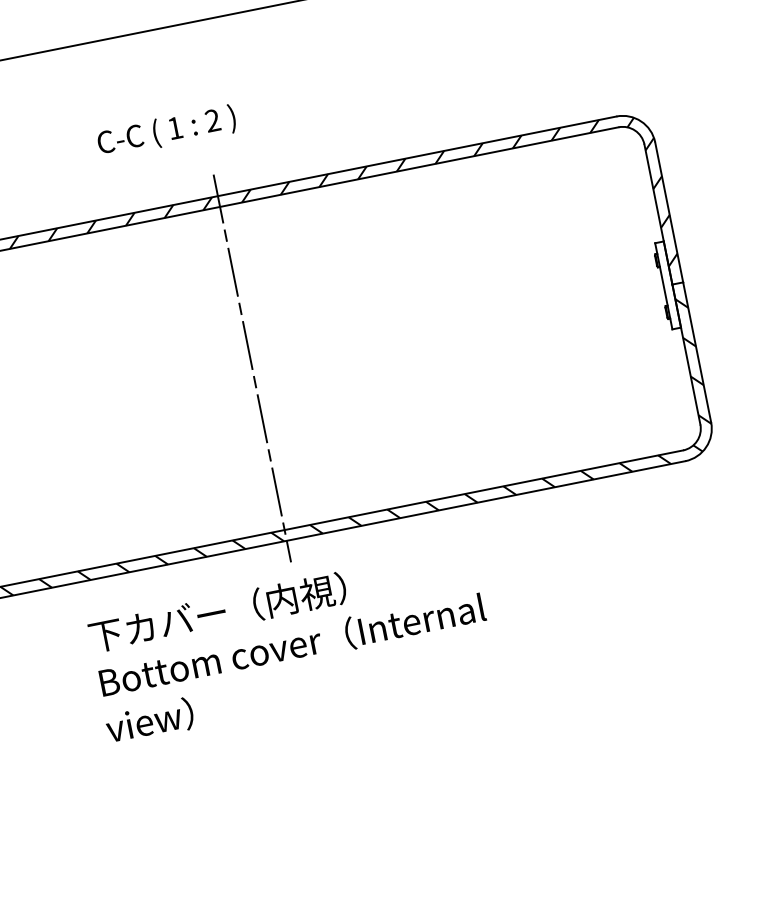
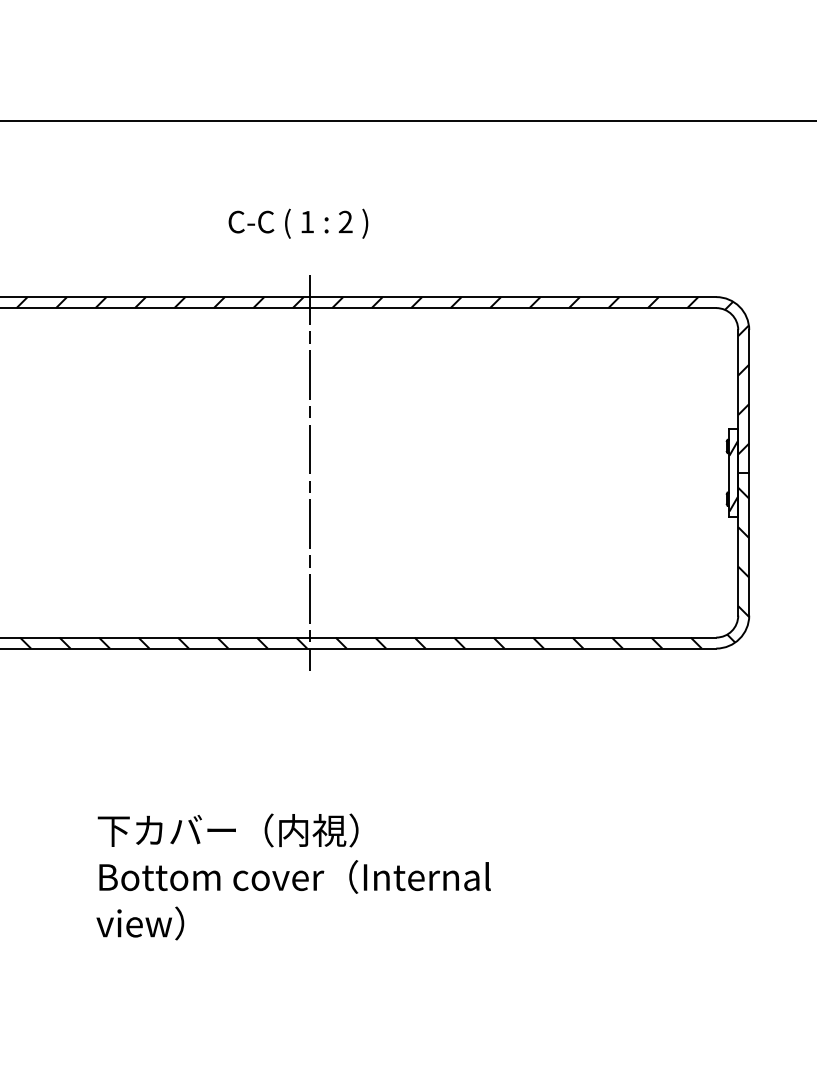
text: (166, 131) -> (298, 223), moved
hatch: (668, 288) -> (733, 475), added
text: (290, 644) -> (293, 876), moved

